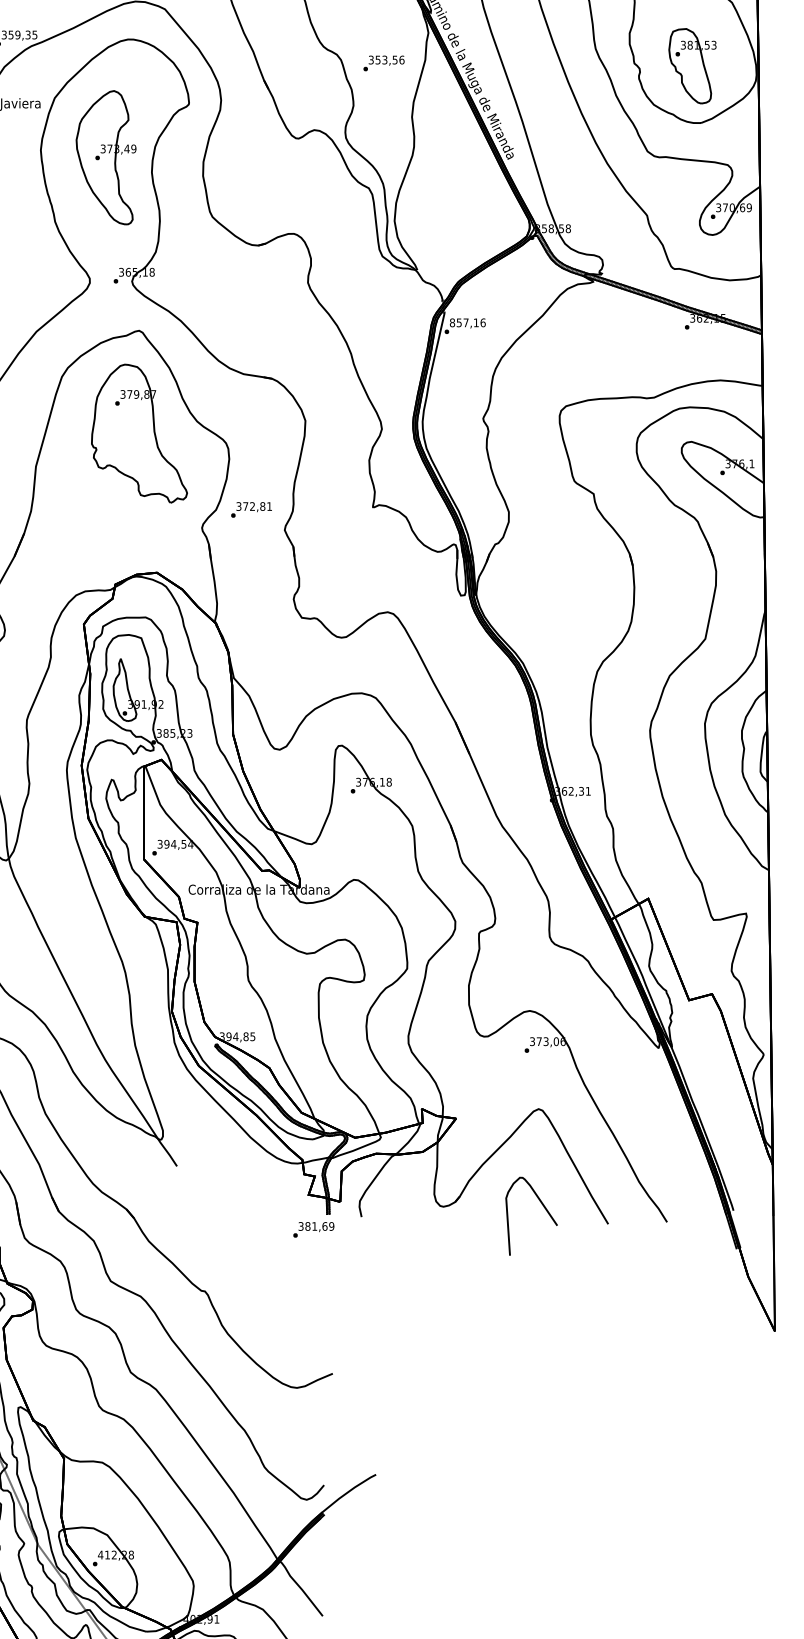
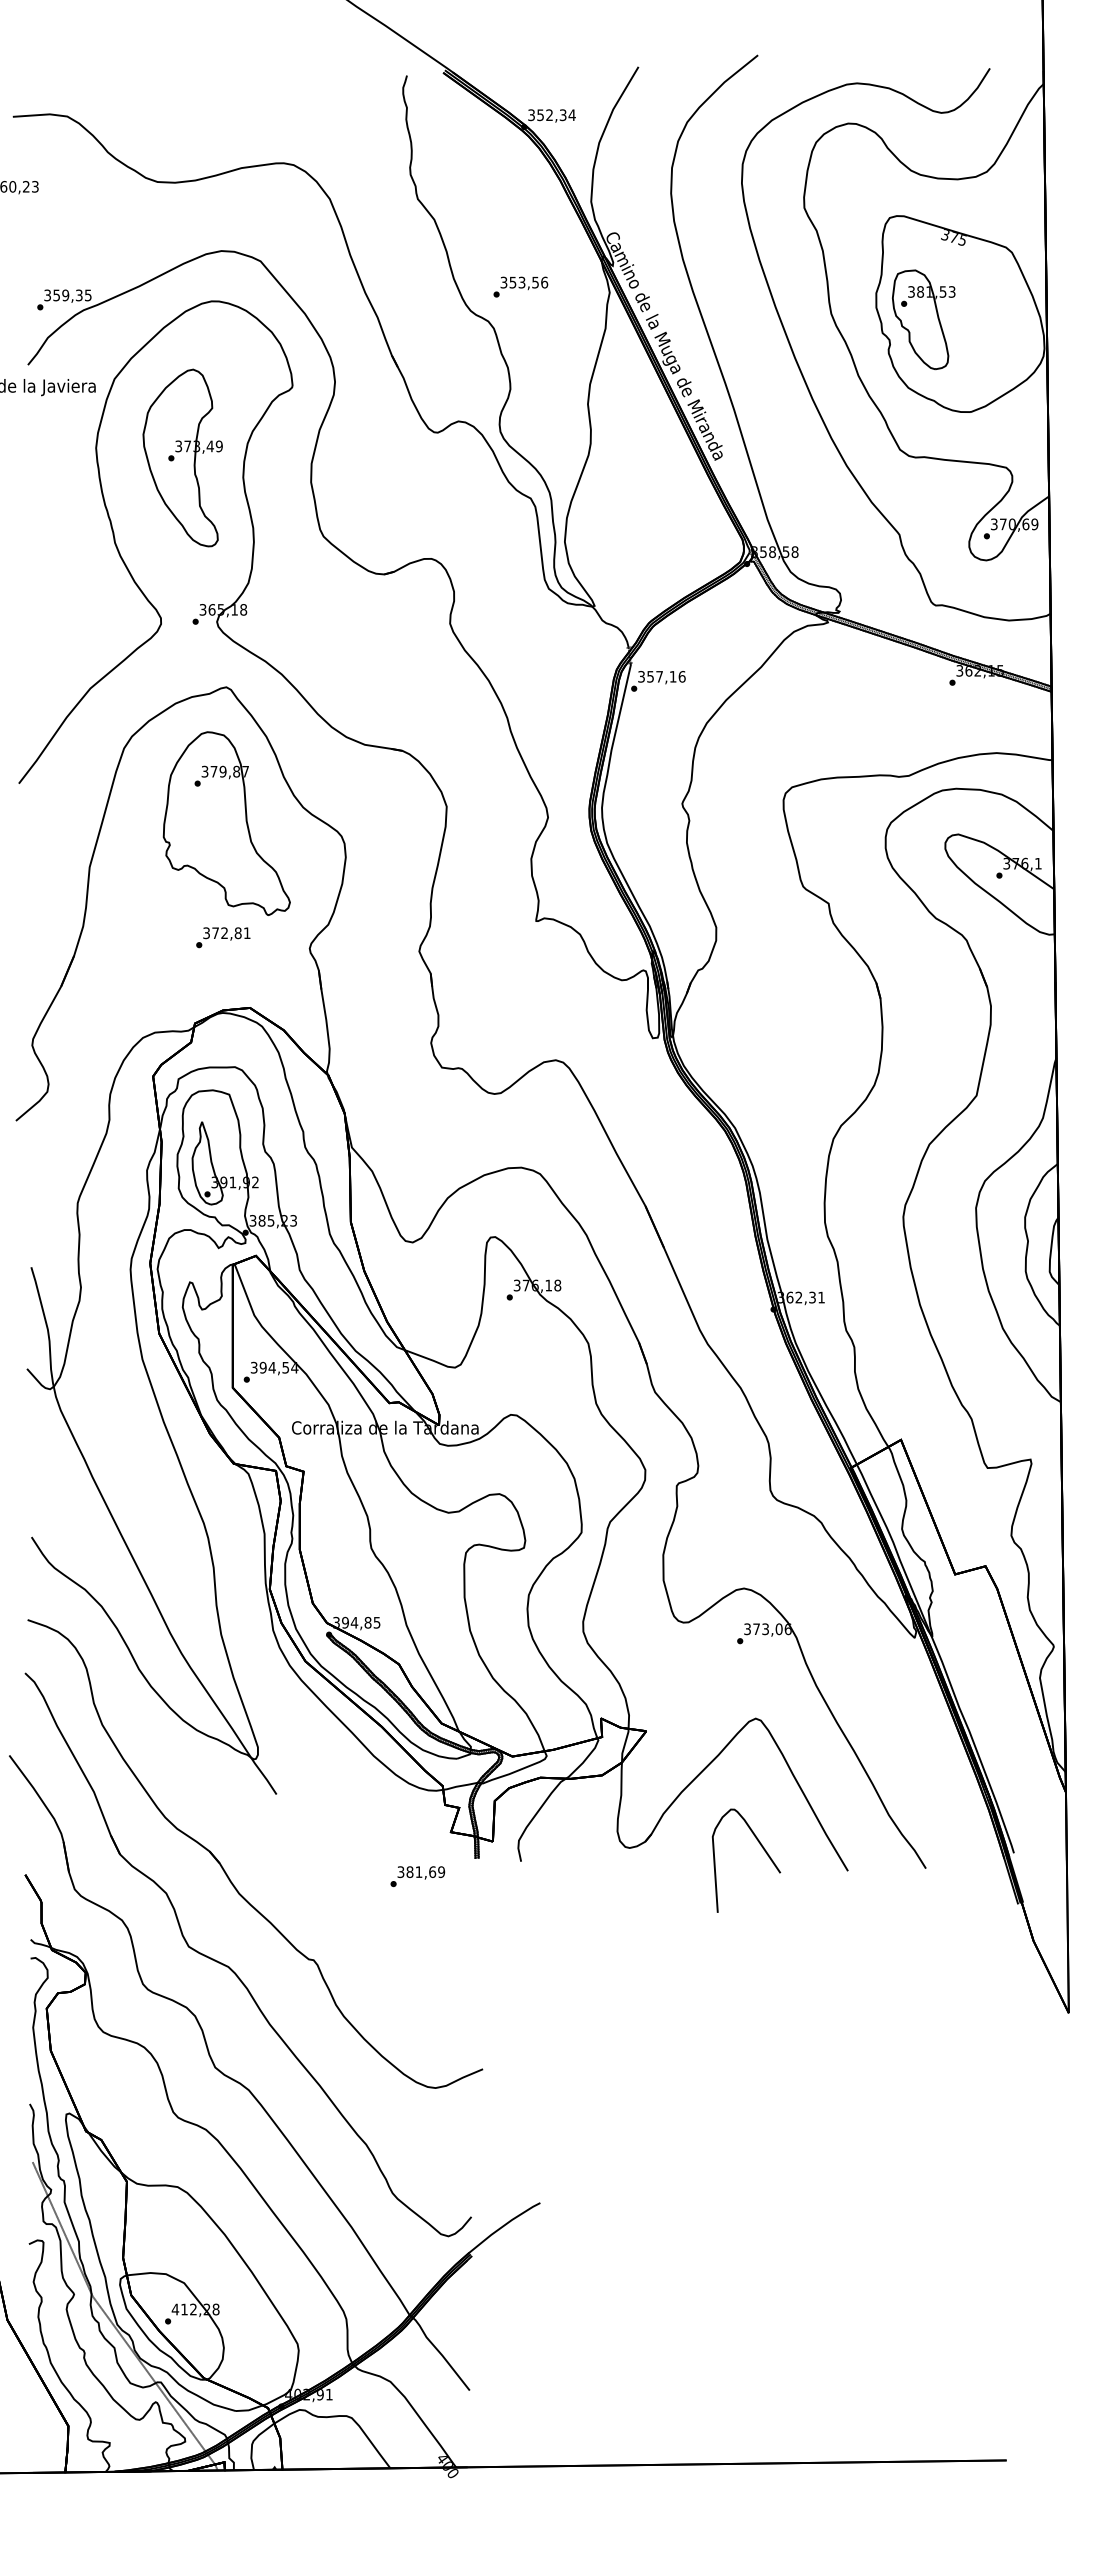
text: (383, 63) -> (520, 286), moved
part: (692, 66) -> (923, 319), moved
text: (452, 322) -> (641, 676), 857,16 -> 357,16
text: (251, 509) -> (223, 937), moved
text: (313, 1229) -> (417, 1876), moved

